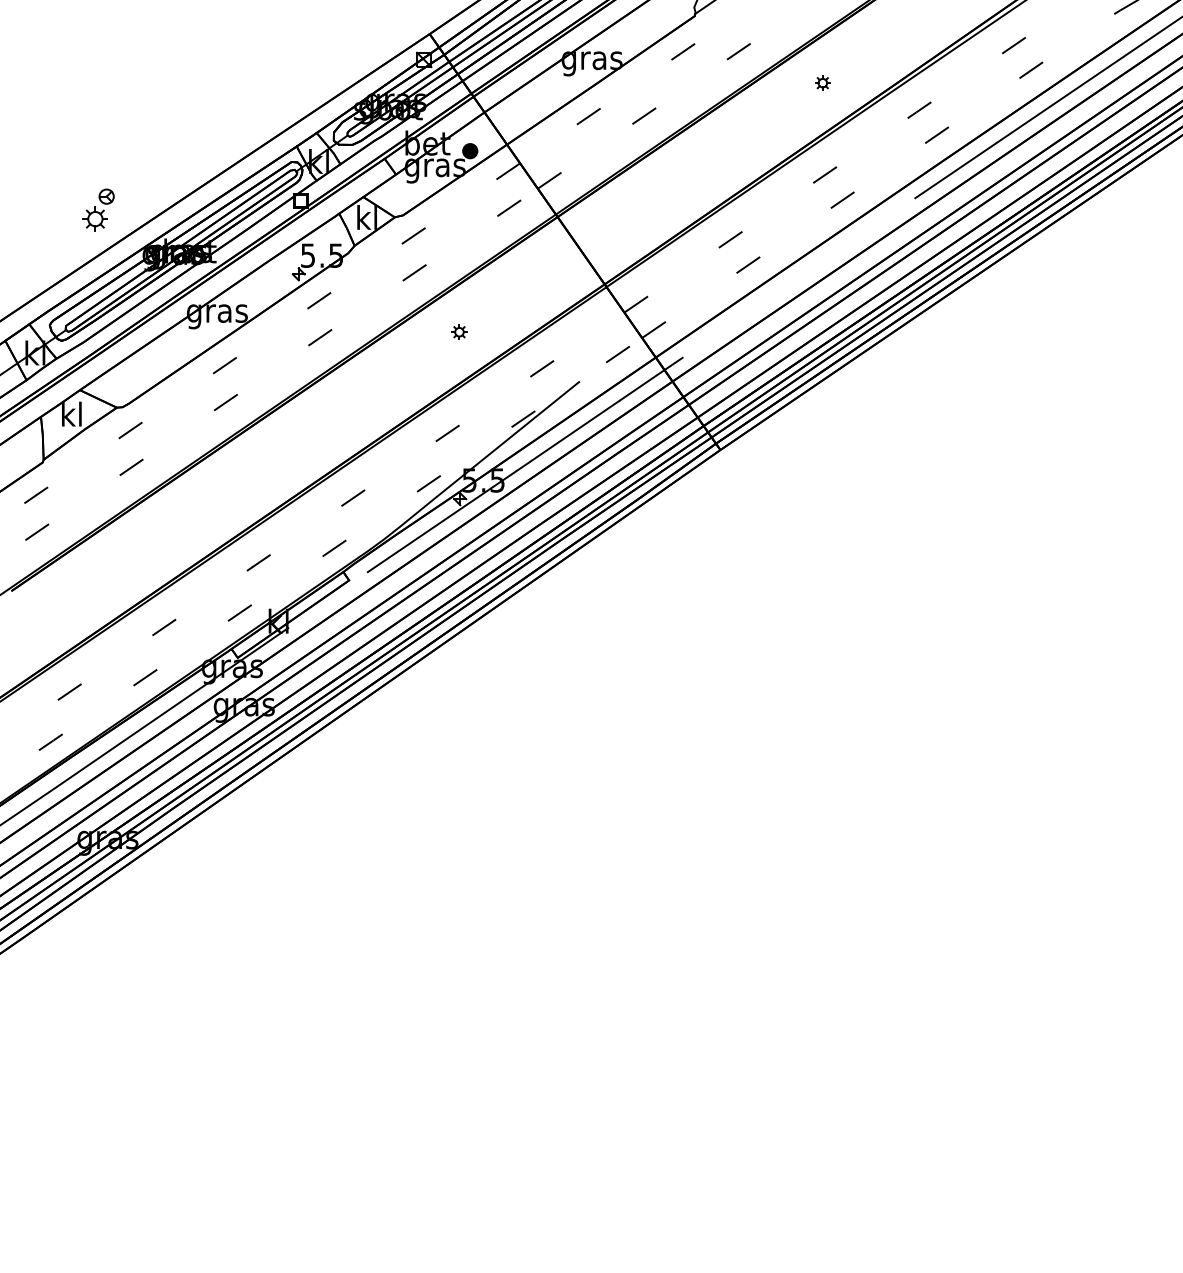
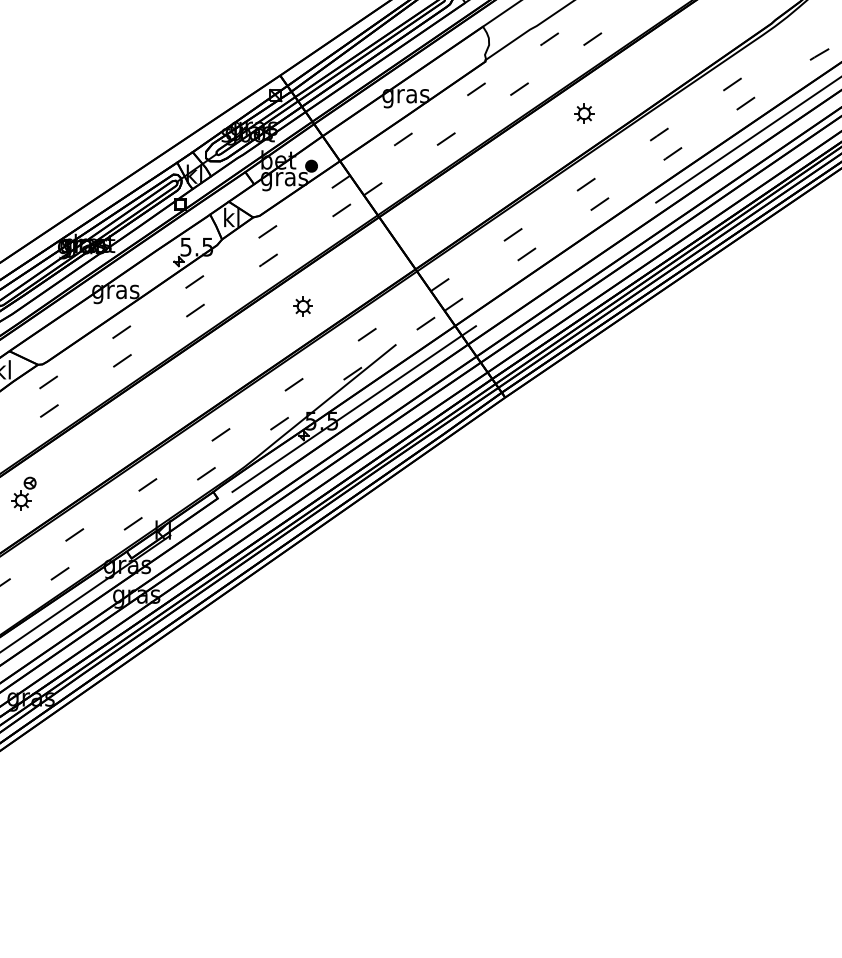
part: (822, 82) -> (584, 113), size x1.67
part: (98, 209) -> (23, 493), moved
part: (459, 331) -> (303, 305), size x1.67

